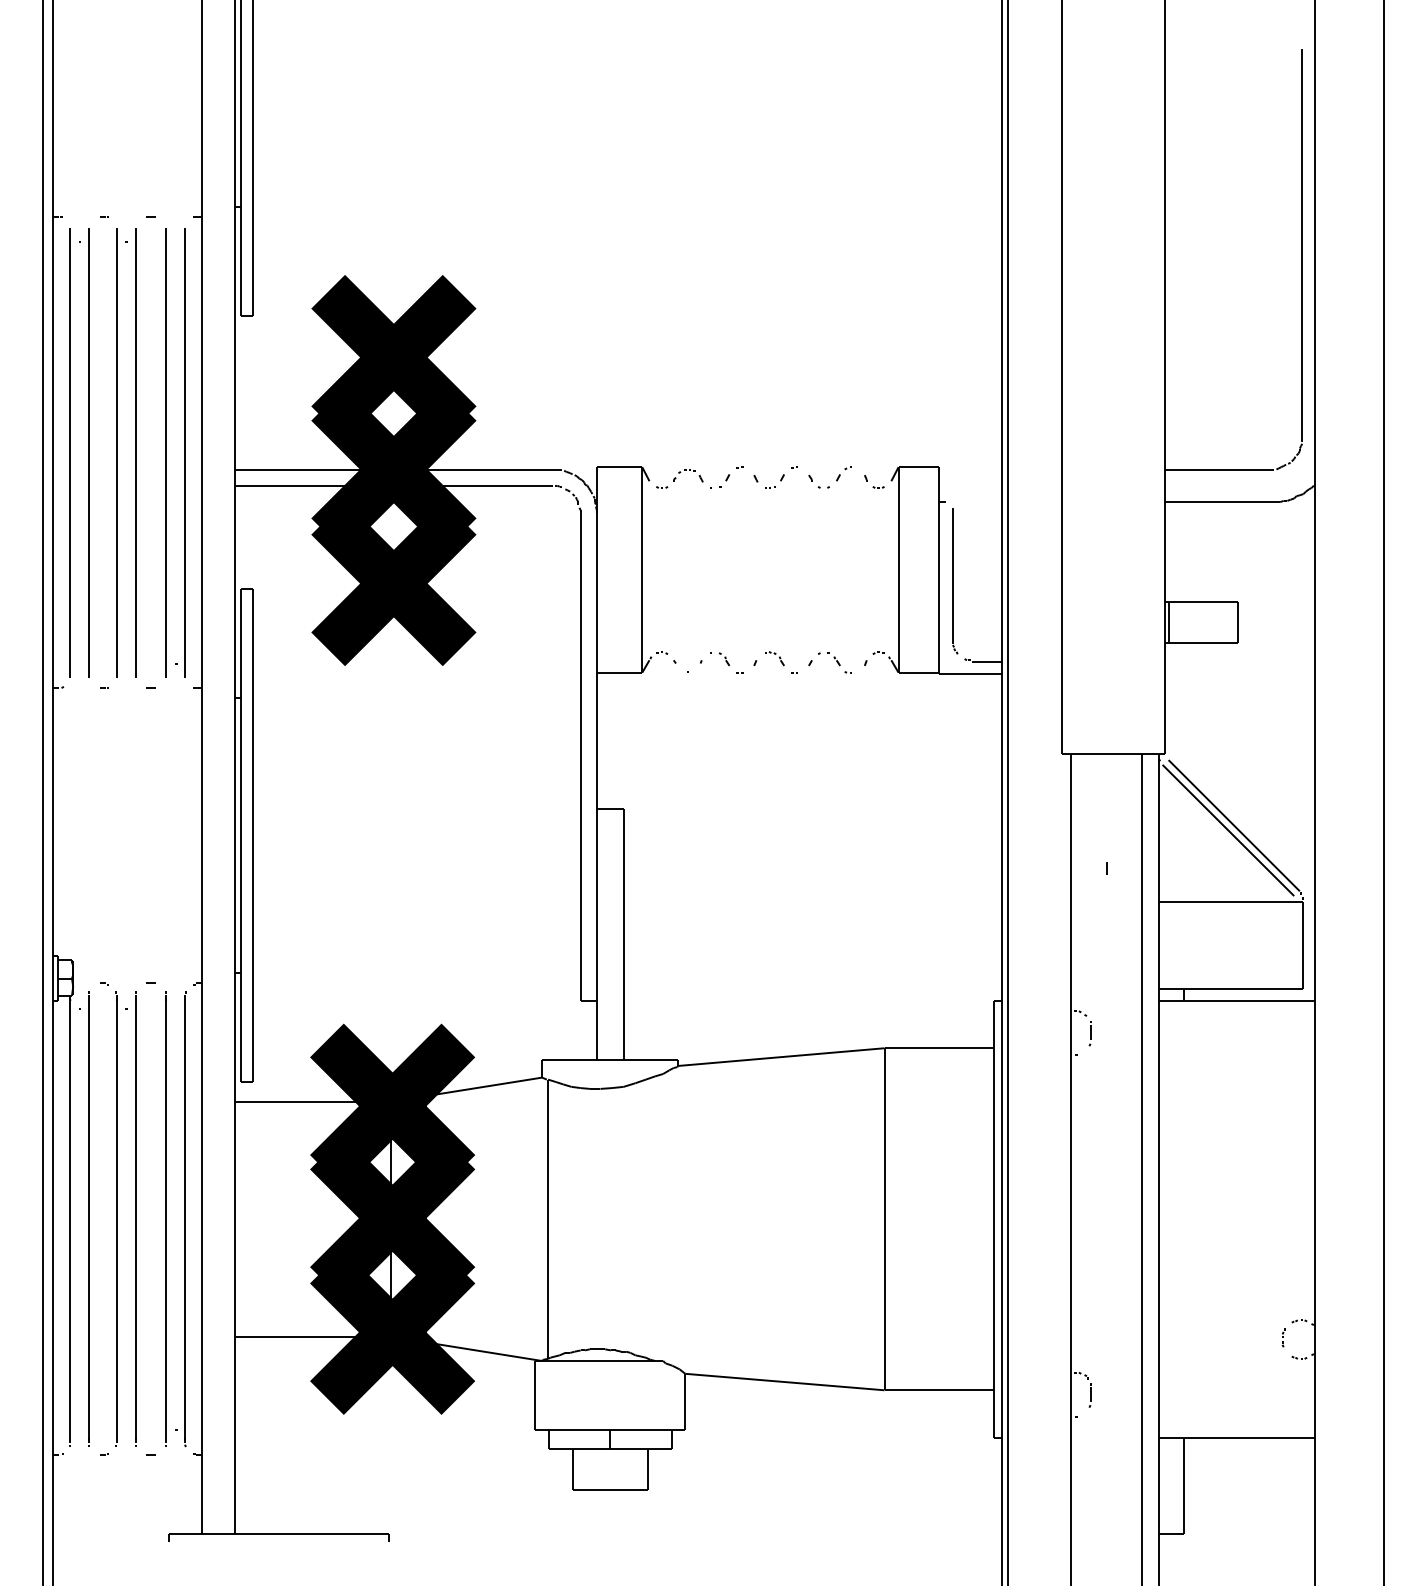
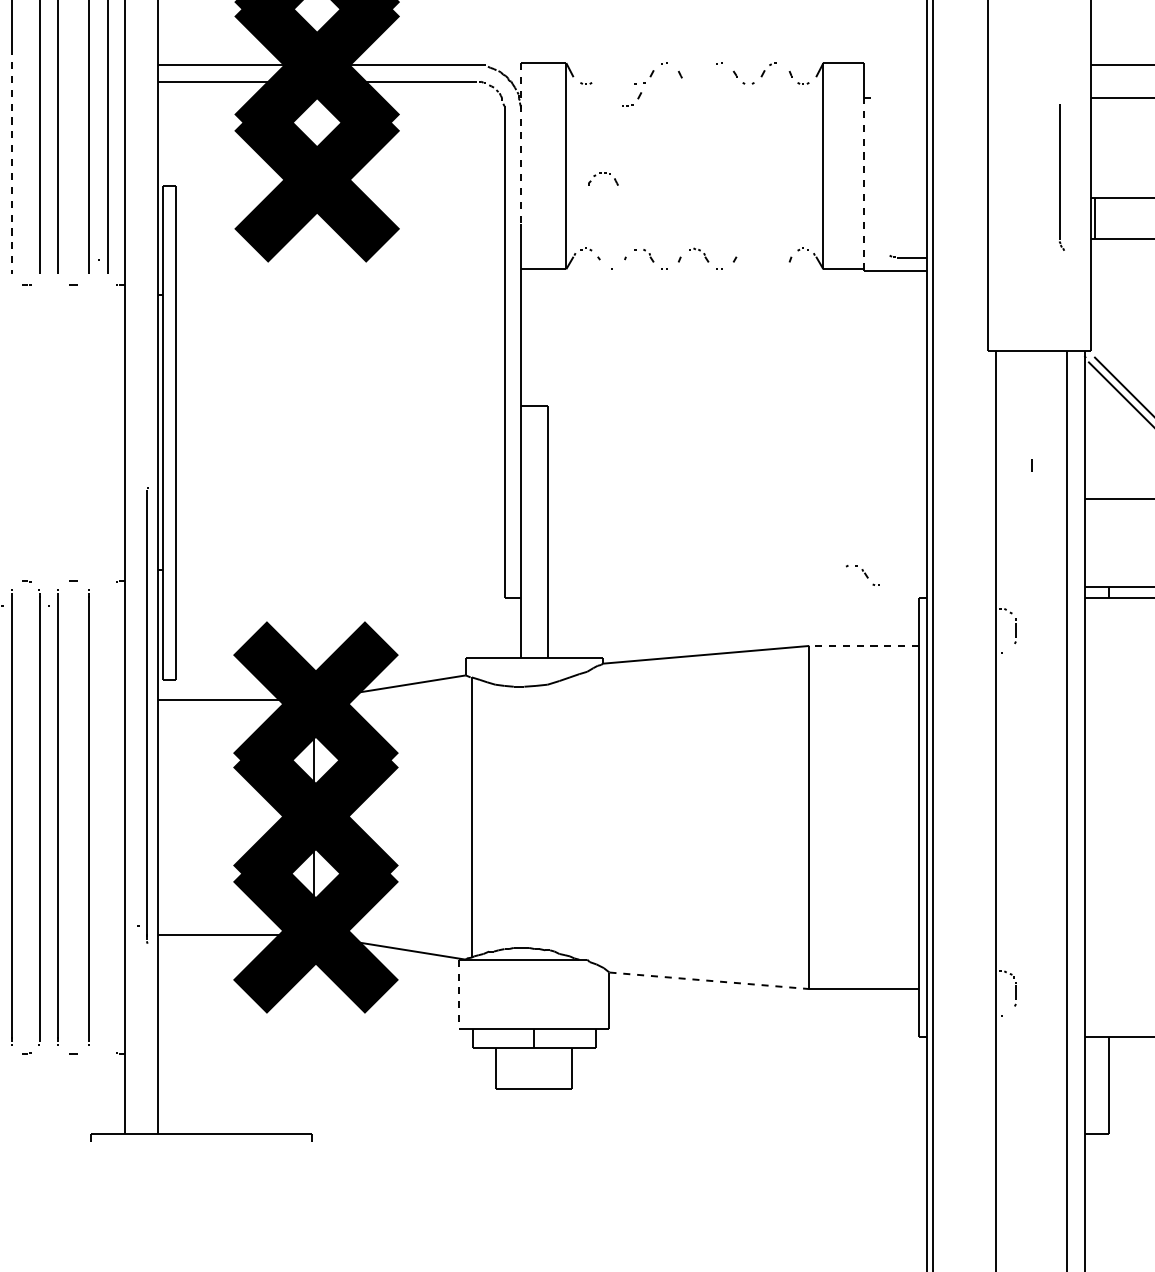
part: (688, 475) -> (603, 178), moved
part: (774, 481) -> (631, 99), moved
line: (596, 547) -> (520, 143), solid -> dashed
line: (89, 564) -> (11, 160), solid -> dashed
part: (955, 581) -> (1062, 177), moved
line: (939, 588) -> (864, 184), solid -> dashed
part: (834, 662) -> (862, 574), moved
line: (939, 1048) -> (864, 646), solid -> dashed
part: (180, 1219) -> (142, 715), moved
line: (784, 1382) -> (708, 981), solid -> dashed
line: (535, 1395) -> (459, 994), solid -> dashed

